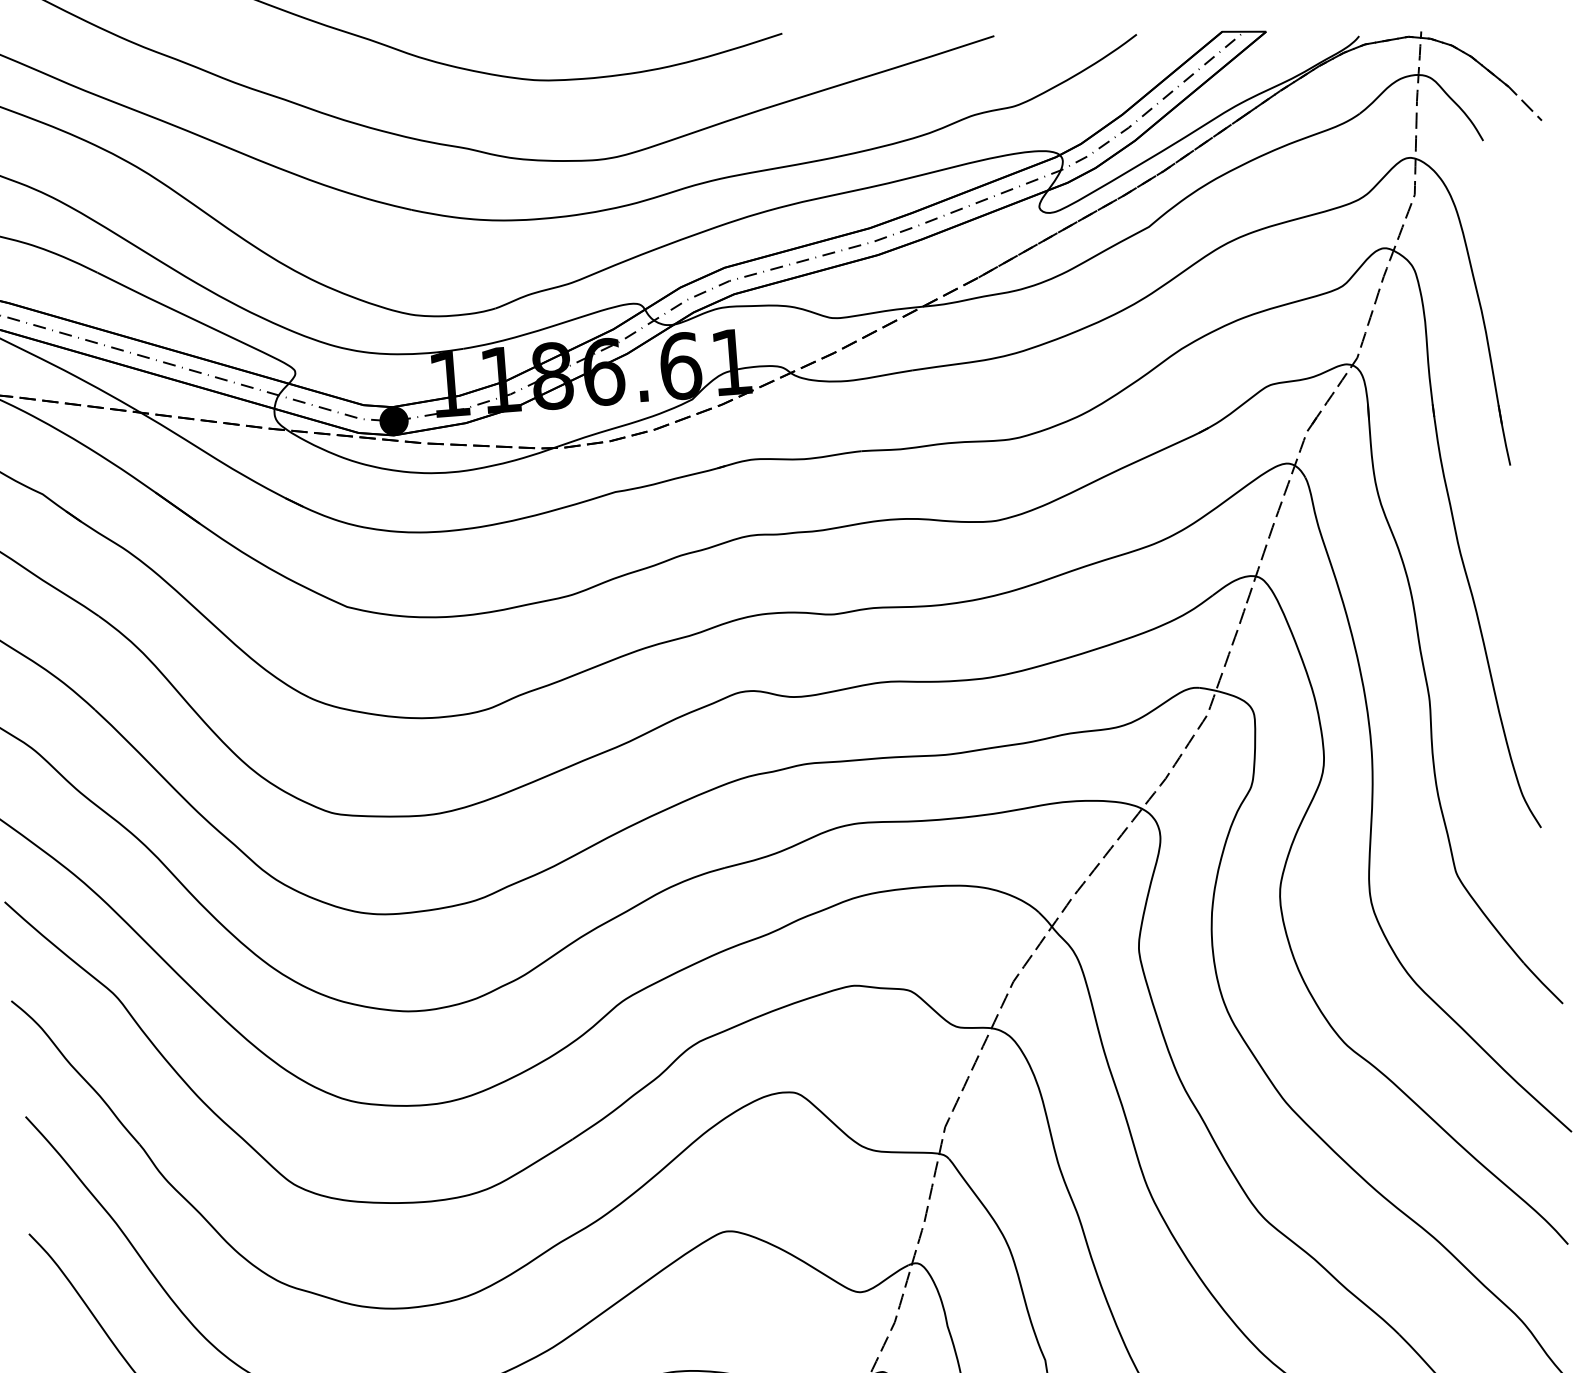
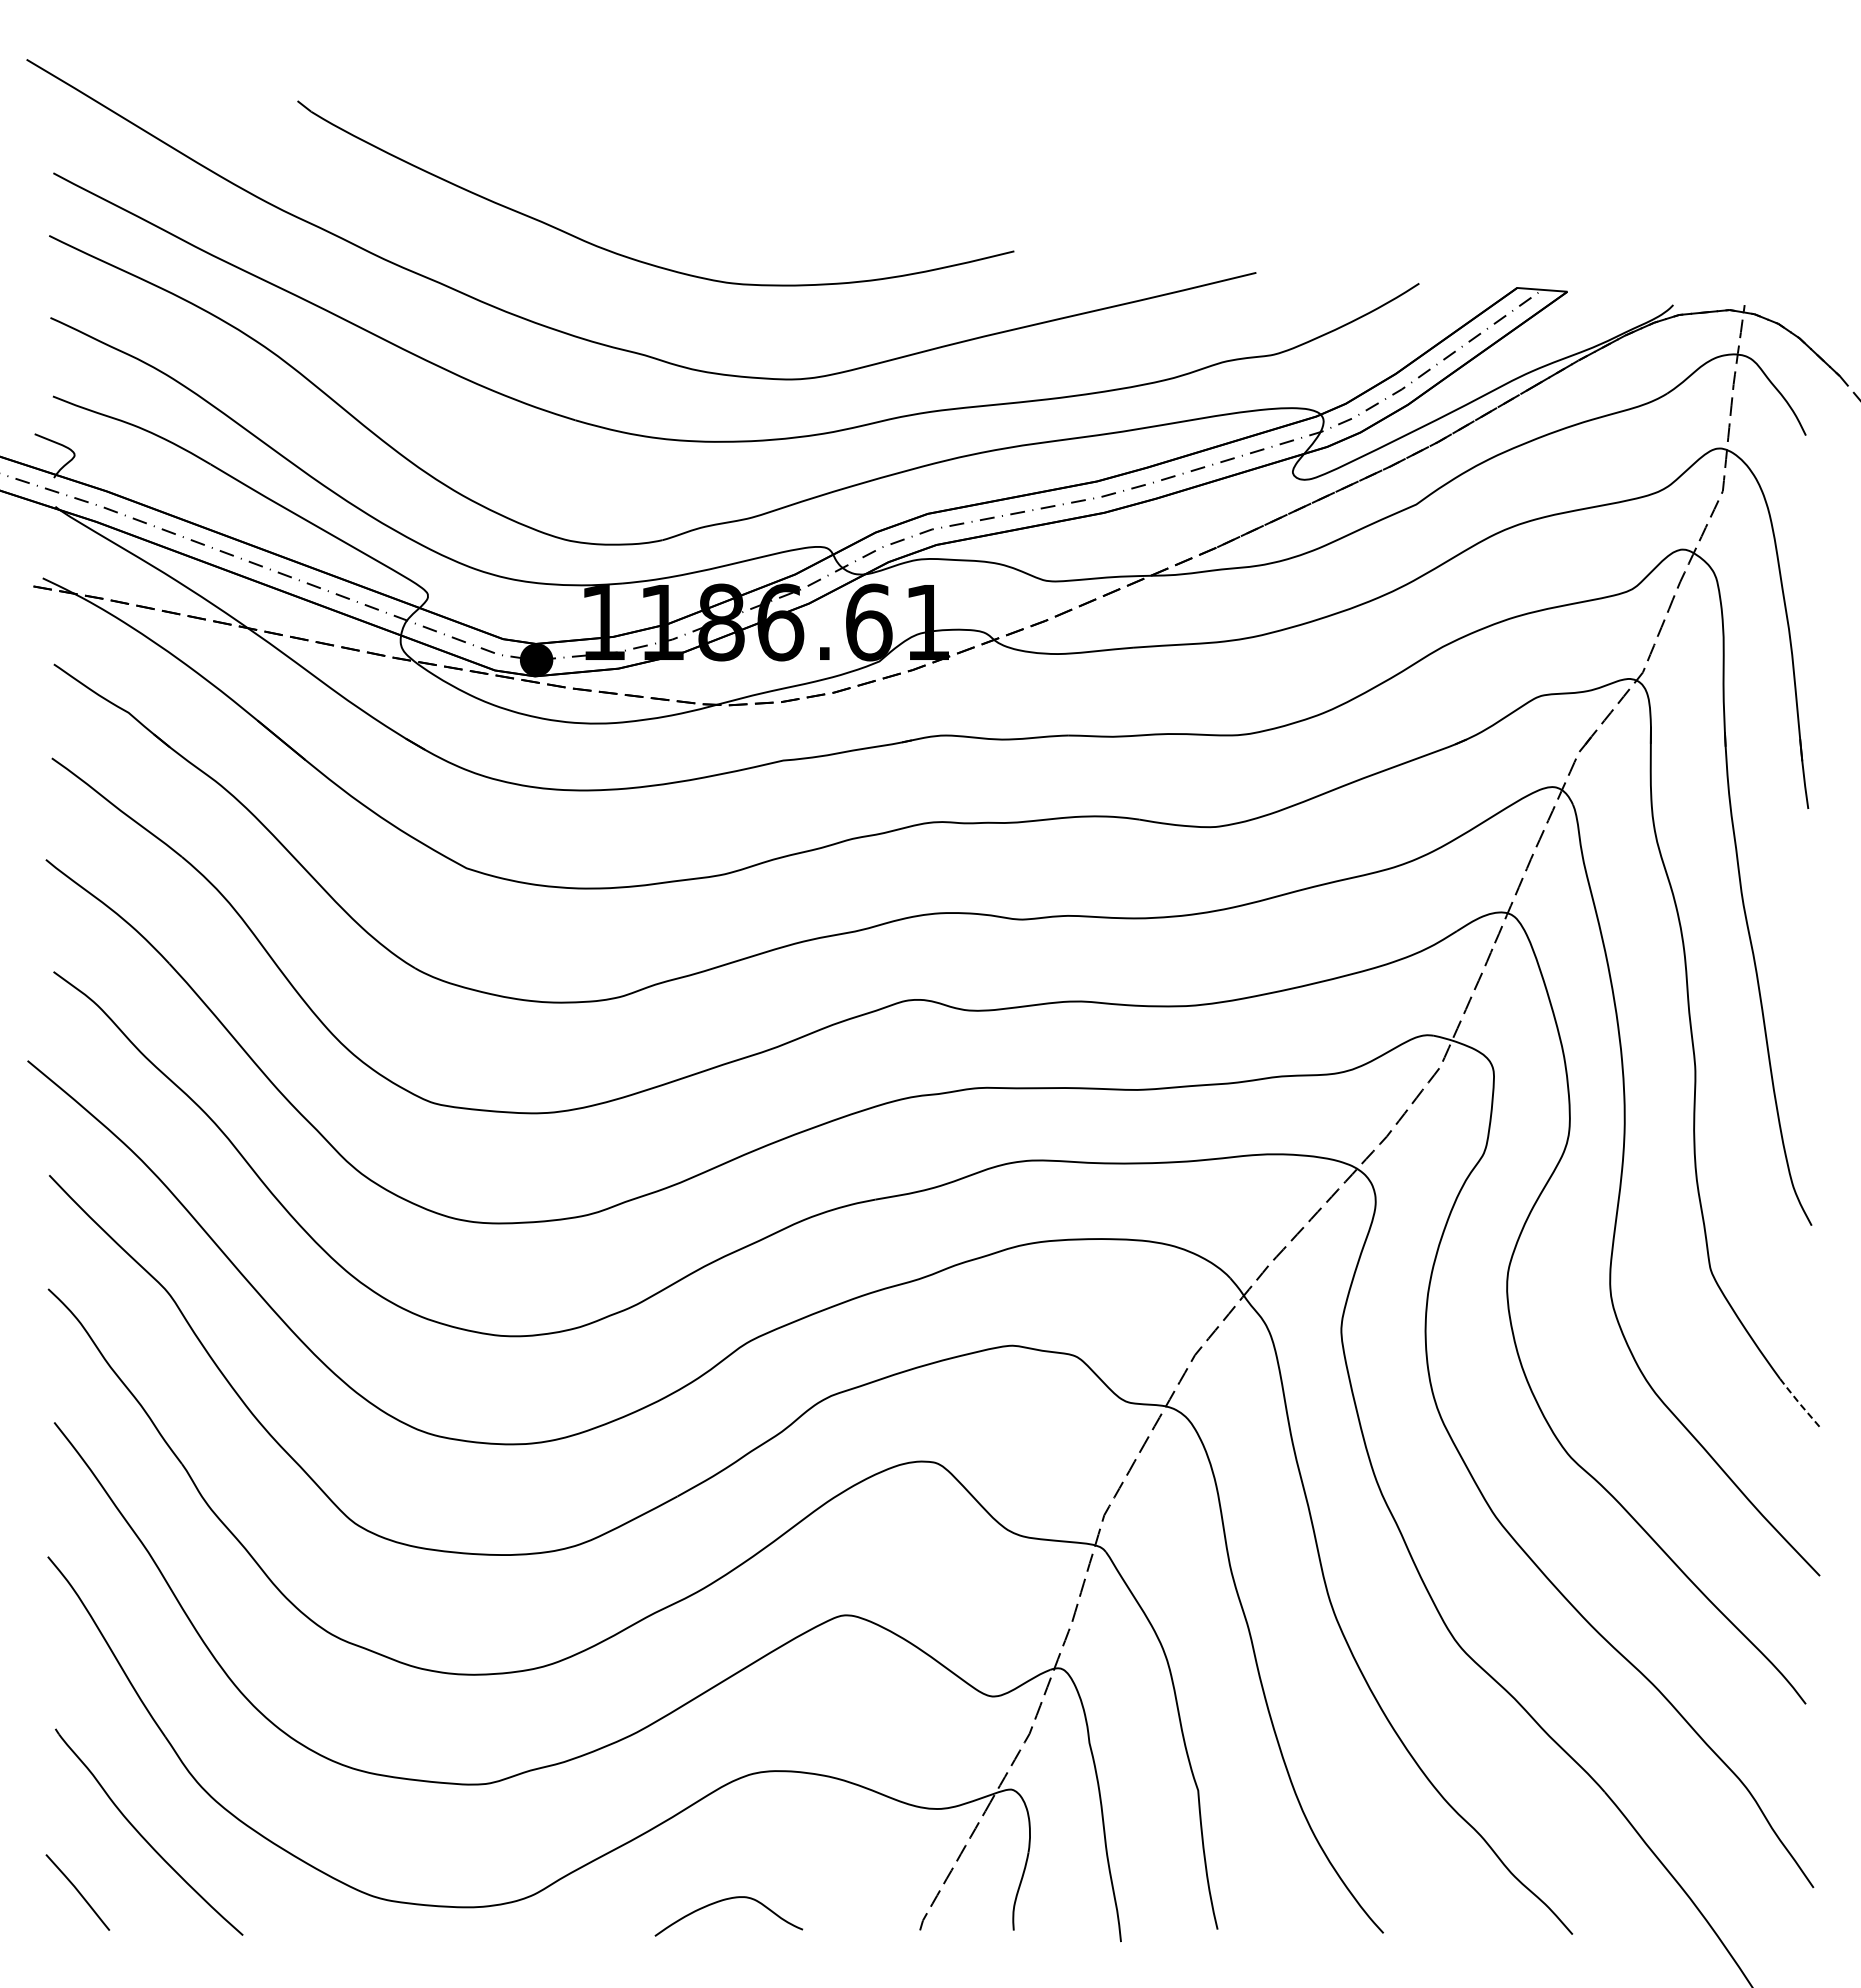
line: (1542, 983) -> (1799, 1403), solid -> dashed

